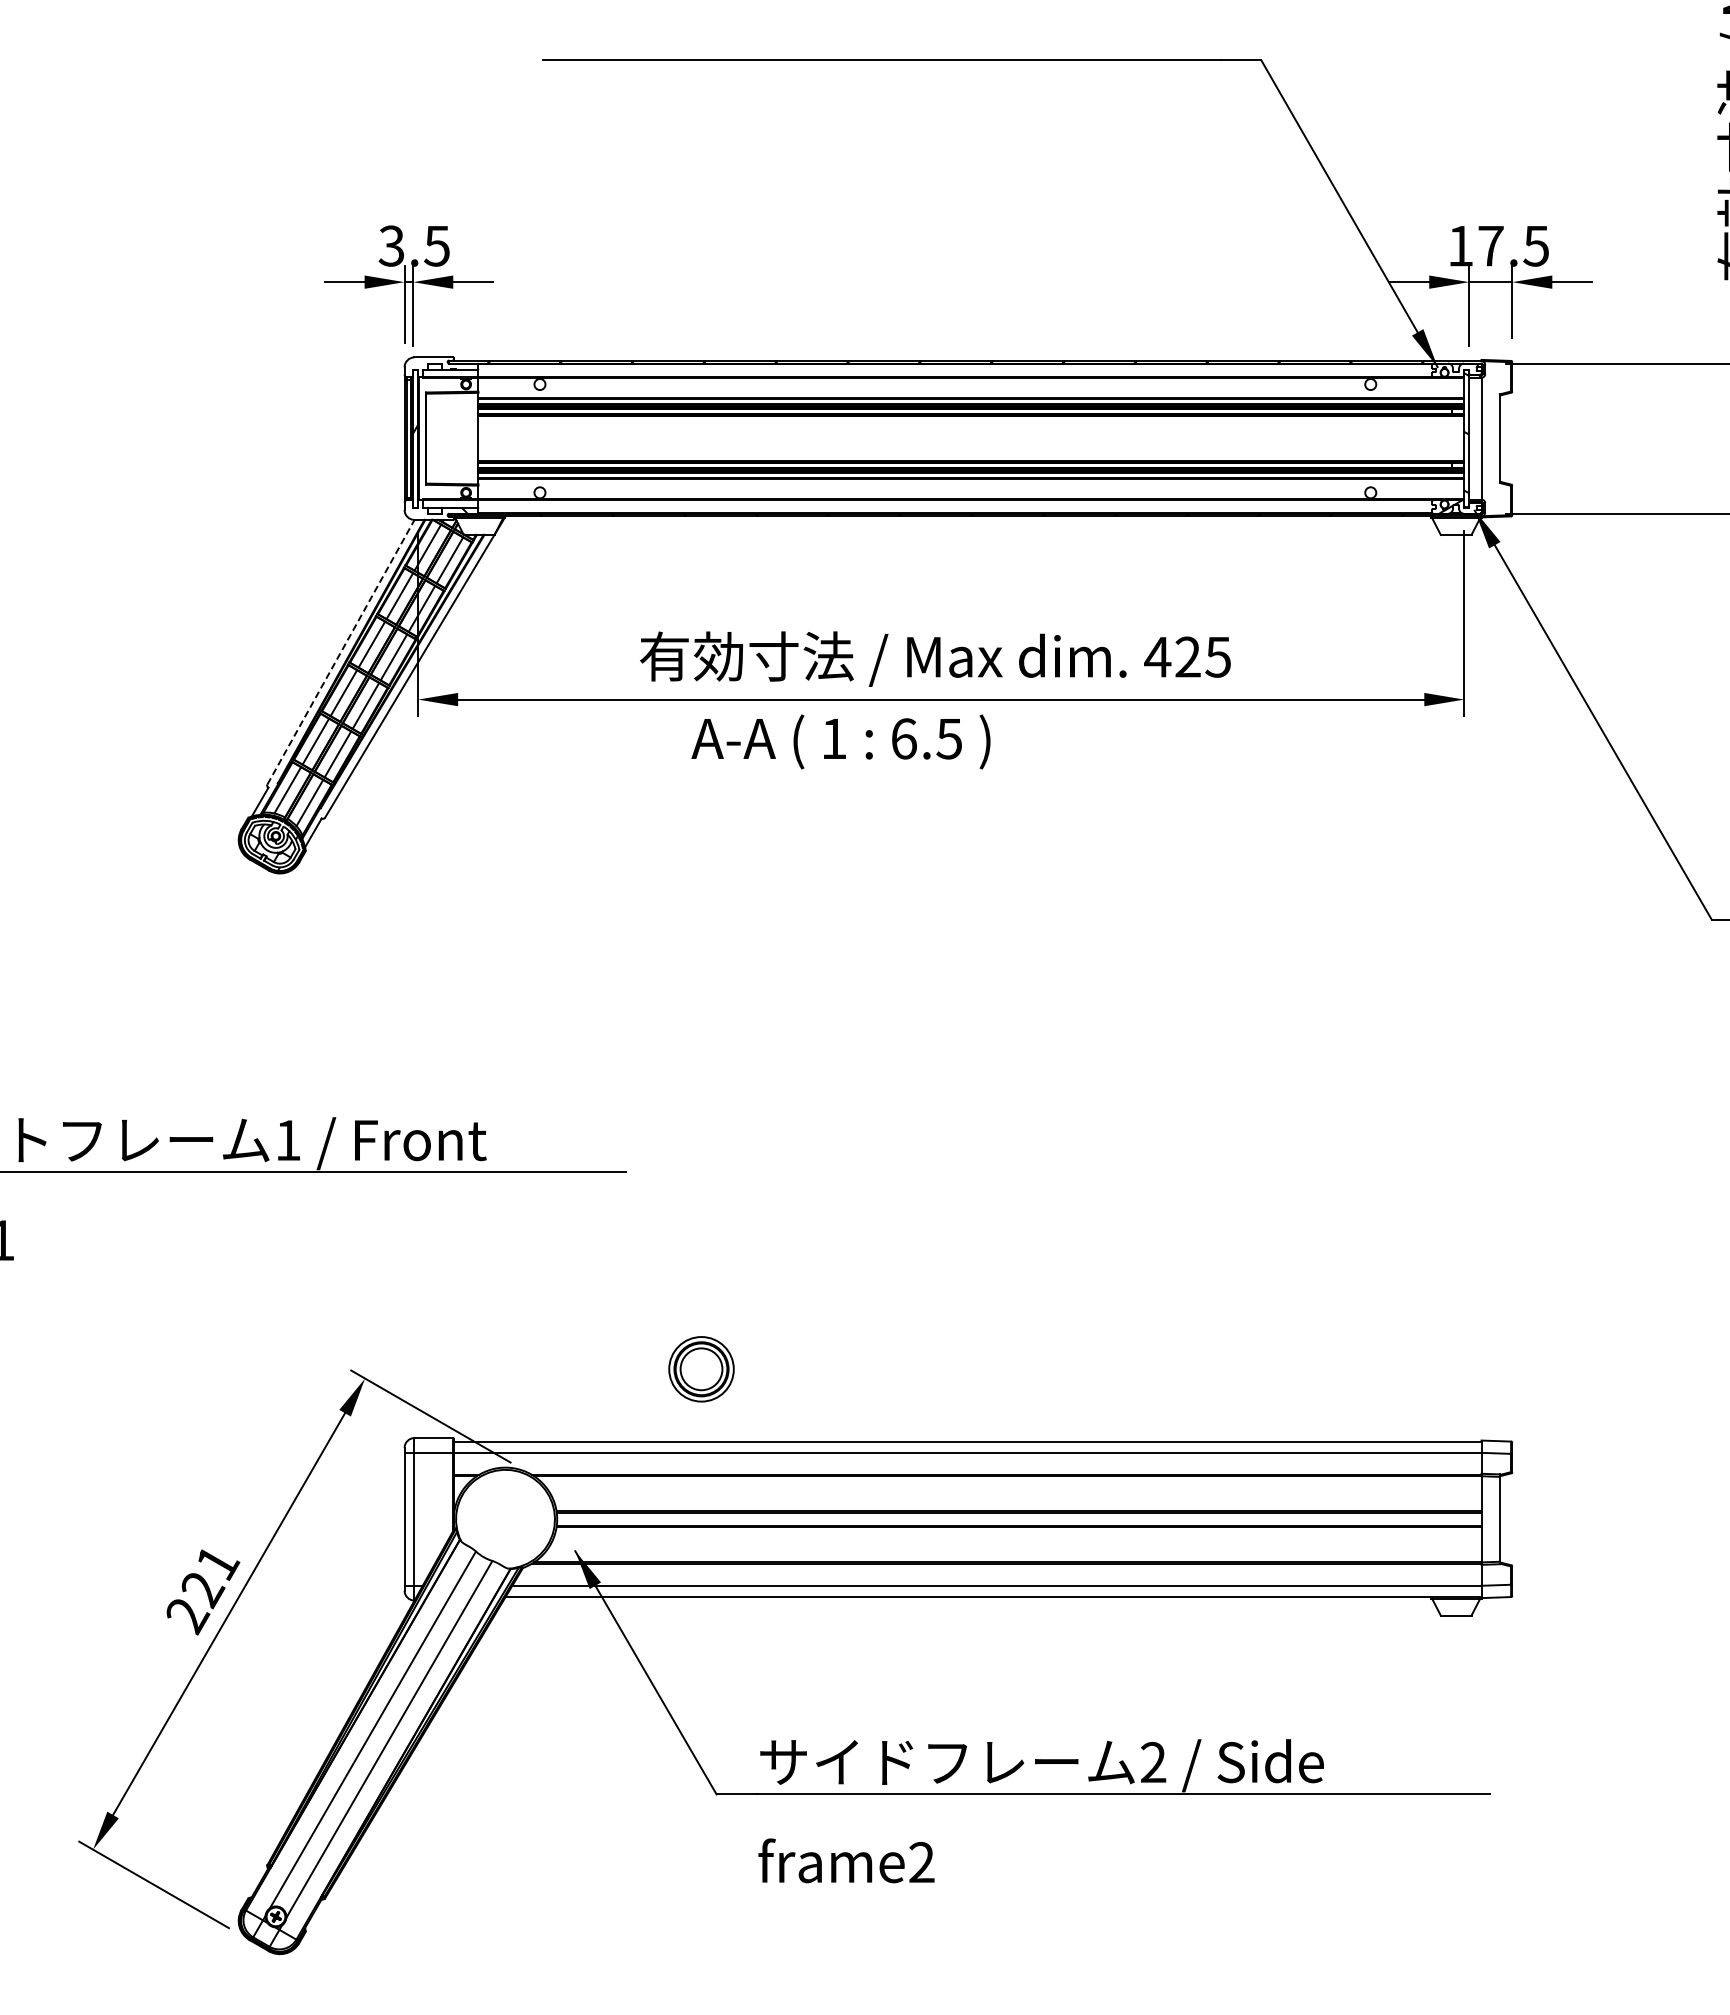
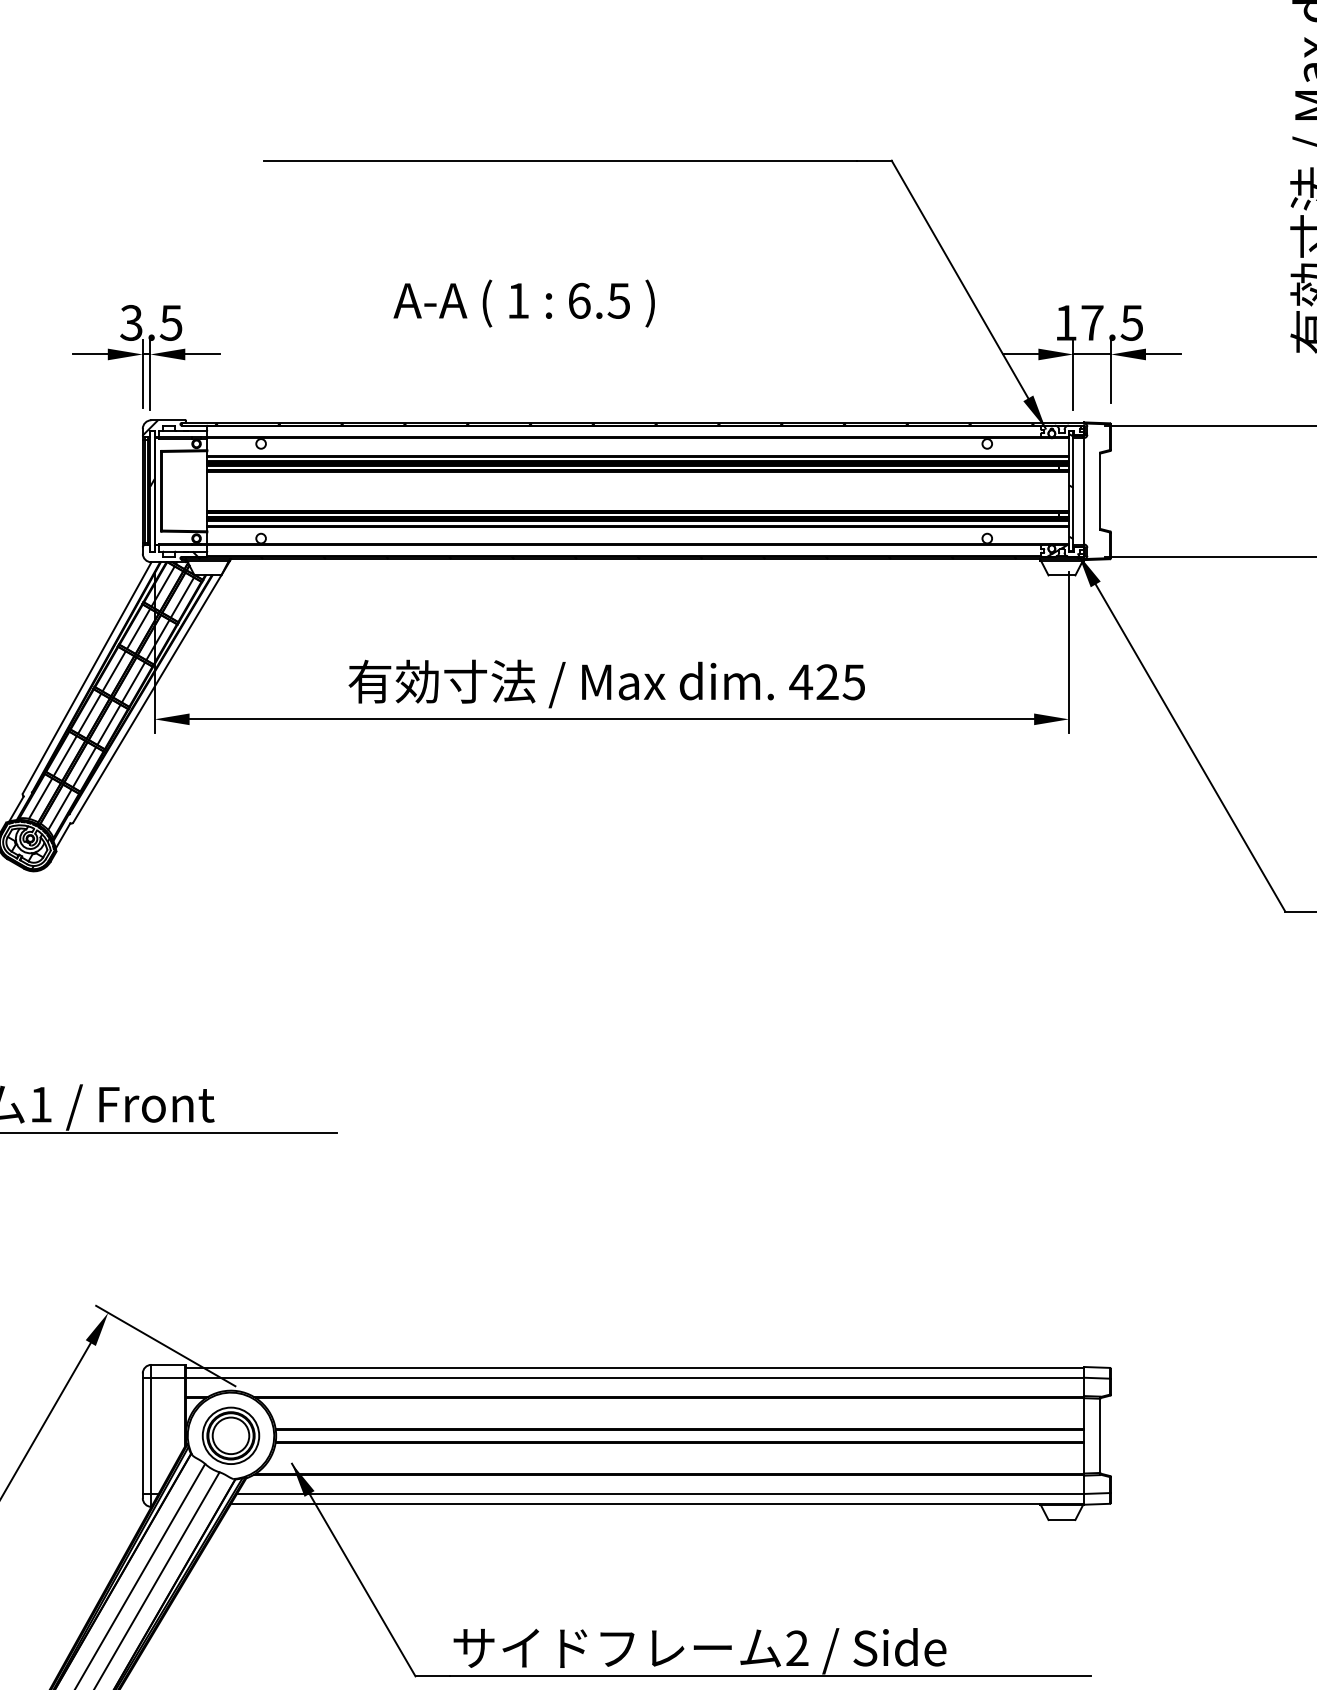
hatch: (413, 365) -> (150, 427), added
line: (341, 651) -> (87, 677), dashed -> solid
text: (840, 741) -> (523, 303), moved
part: (701, 1369) -> (230, 1436), moved

